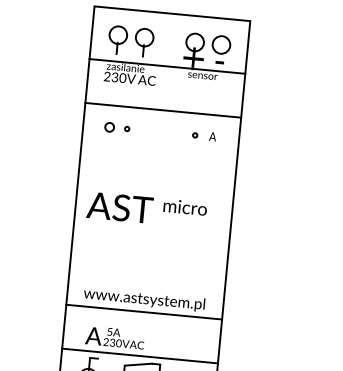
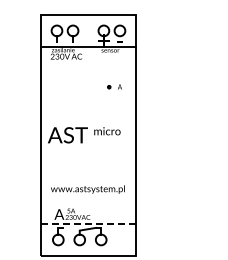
line: (163, 109) -> (88, 73), removed
part: (117, 126) -> (61, 86), removed
line: (144, 312) -> (88, 197), removed
line: (140, 355) -> (88, 223), solid -> dashed

